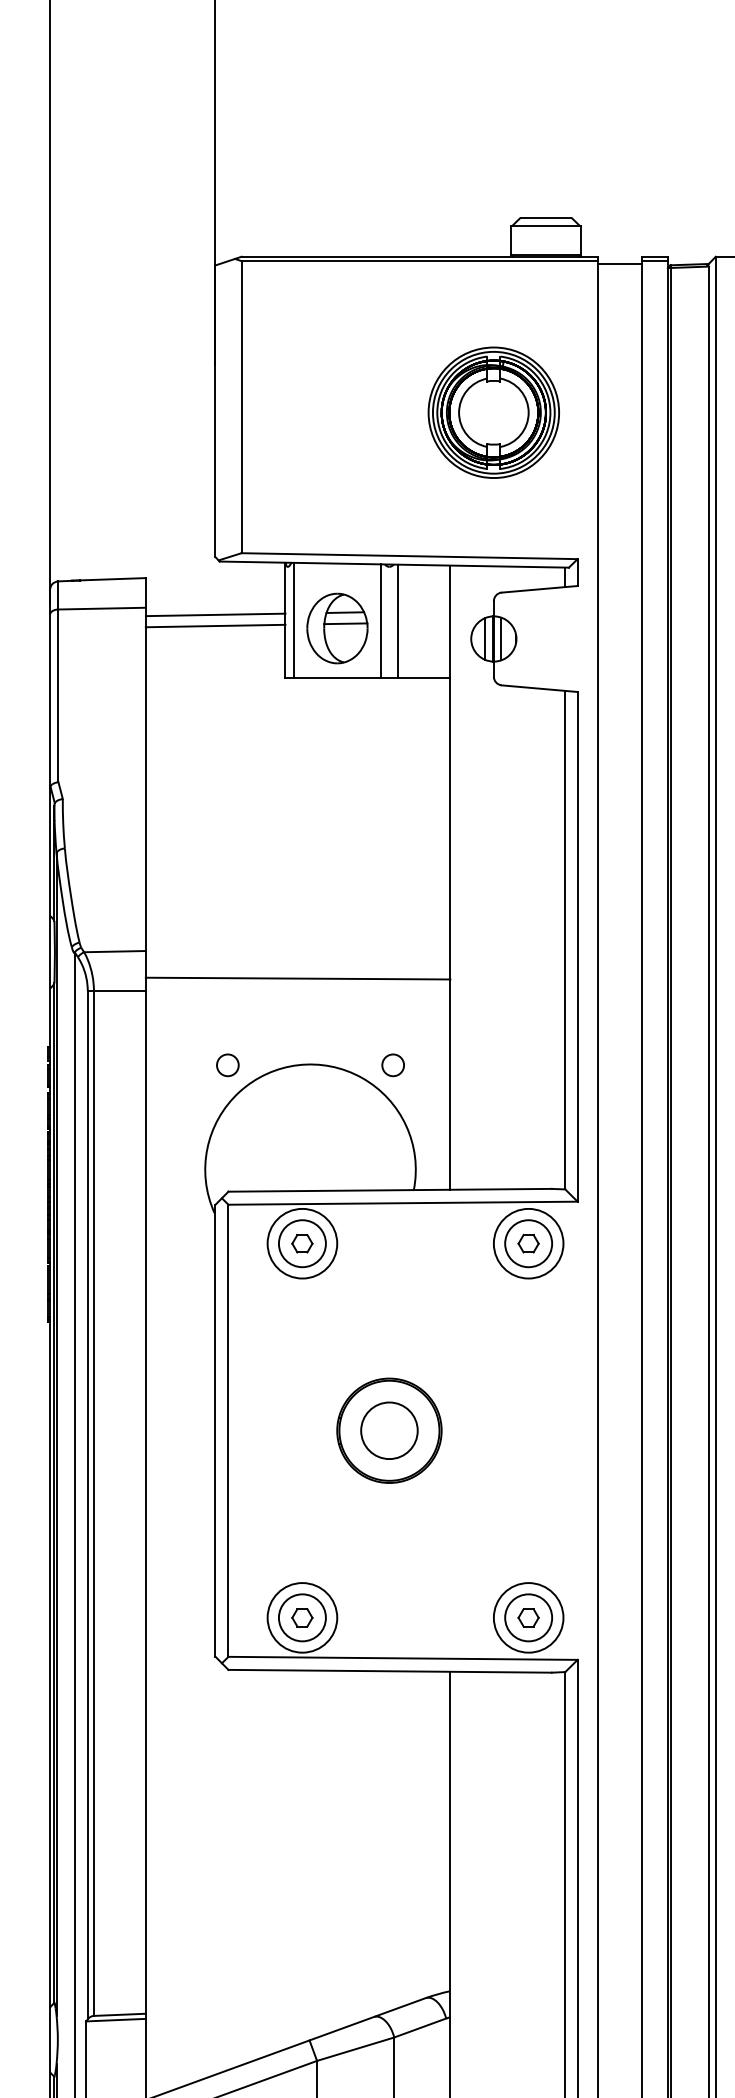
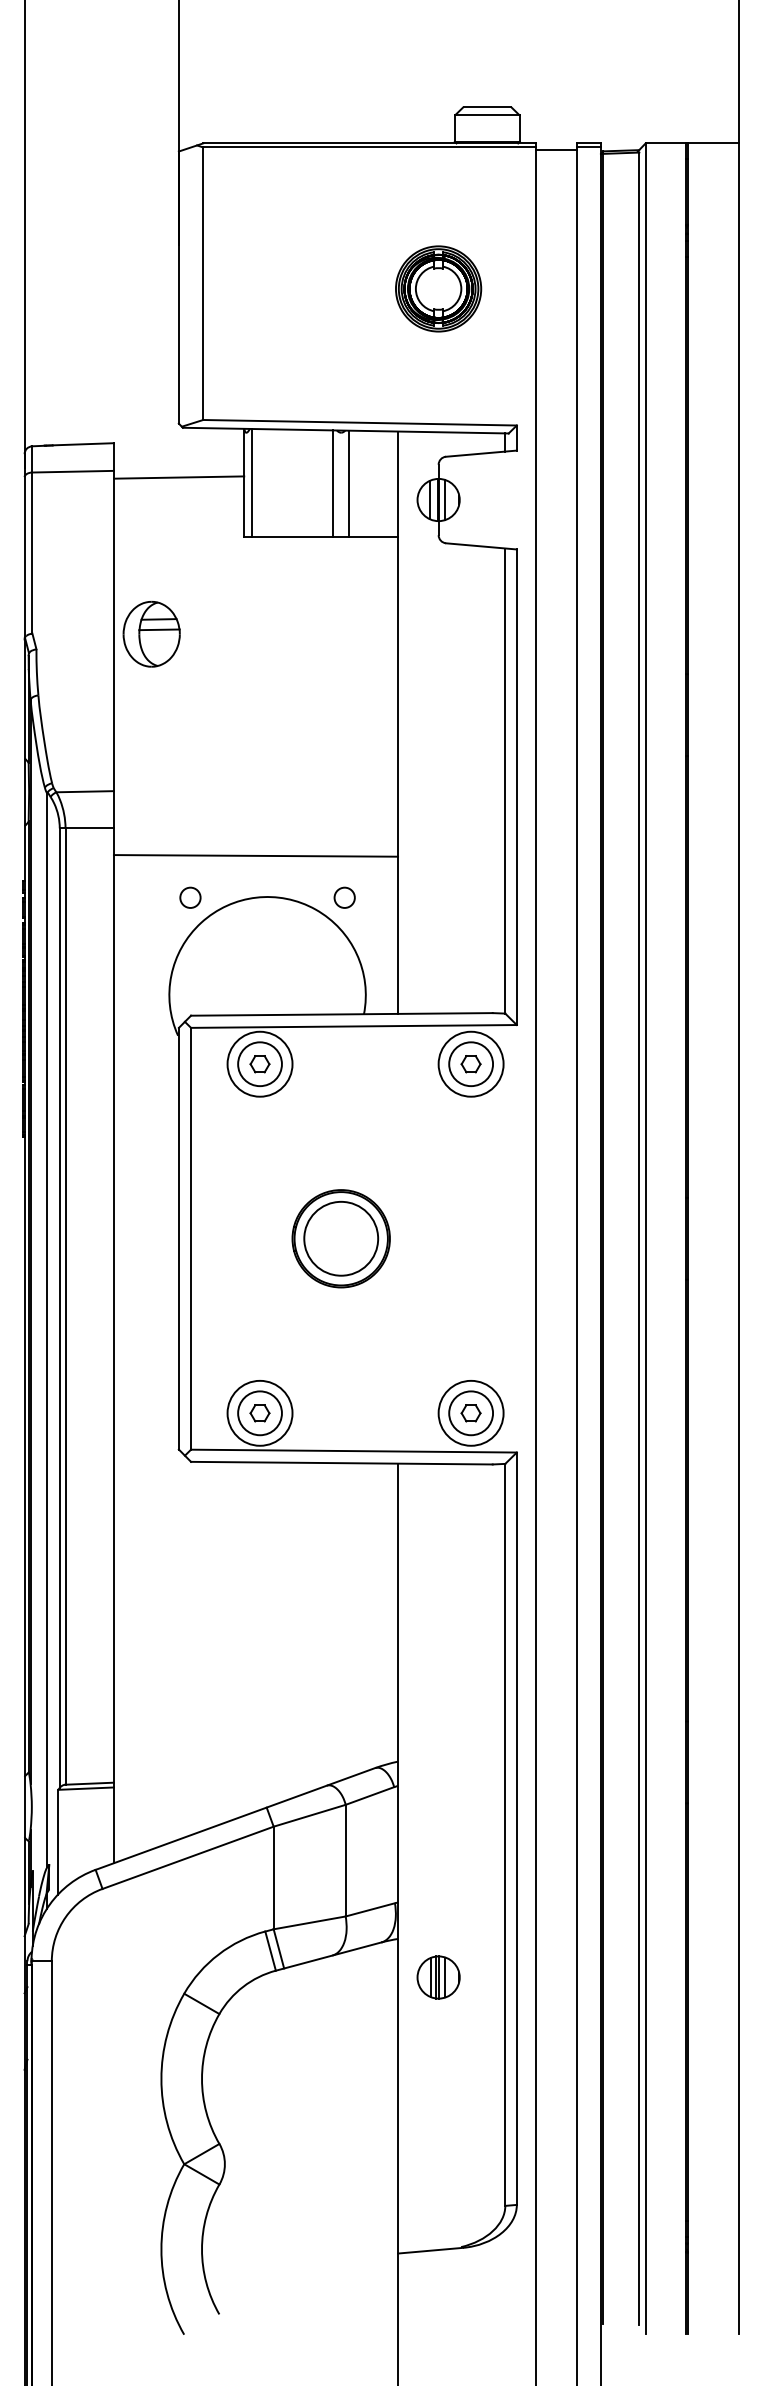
part: (493, 412) -> (438, 288), size x0.7
line: (215, 625) -> (178, 487), removed
part: (337, 627) -> (151, 633), moved
line: (297, 978) -> (255, 855), moved
circle: (388, 1430) -> (340, 1238), size x1.4

